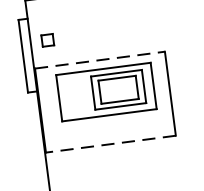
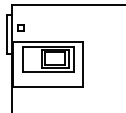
line: (99, 59) -> (47, 41), dashed -> solid
line: (110, 143) -> (47, 86), dashed -> solid

